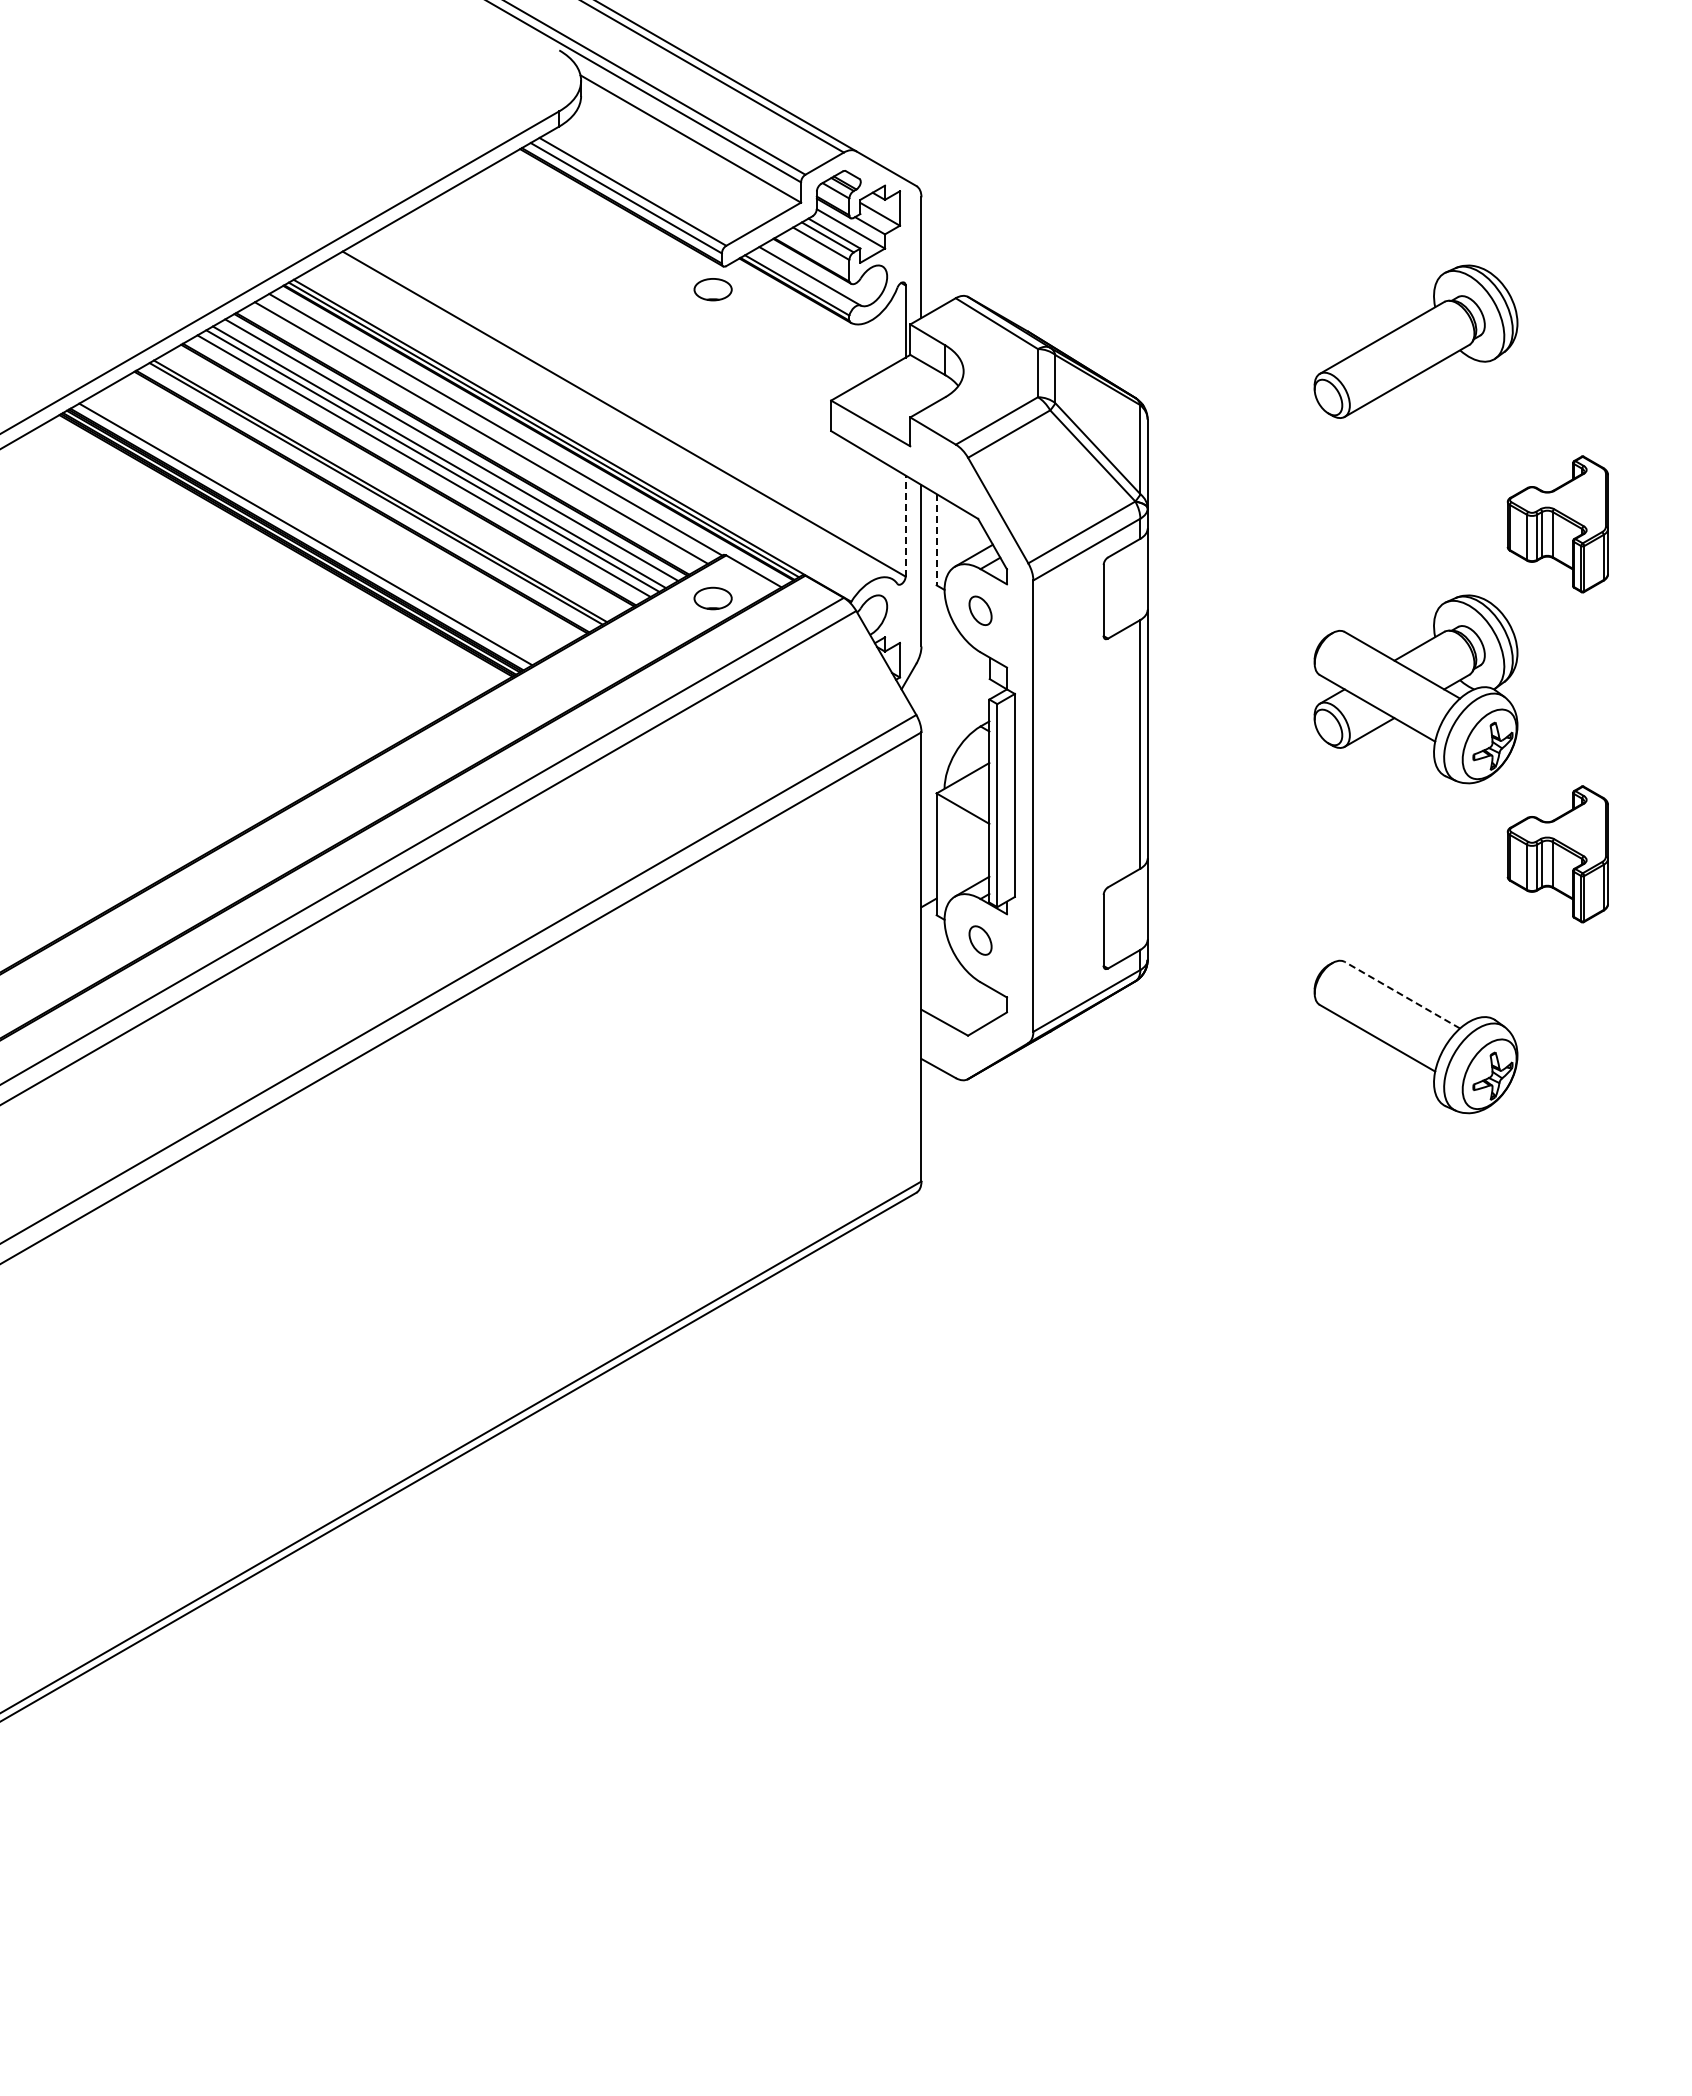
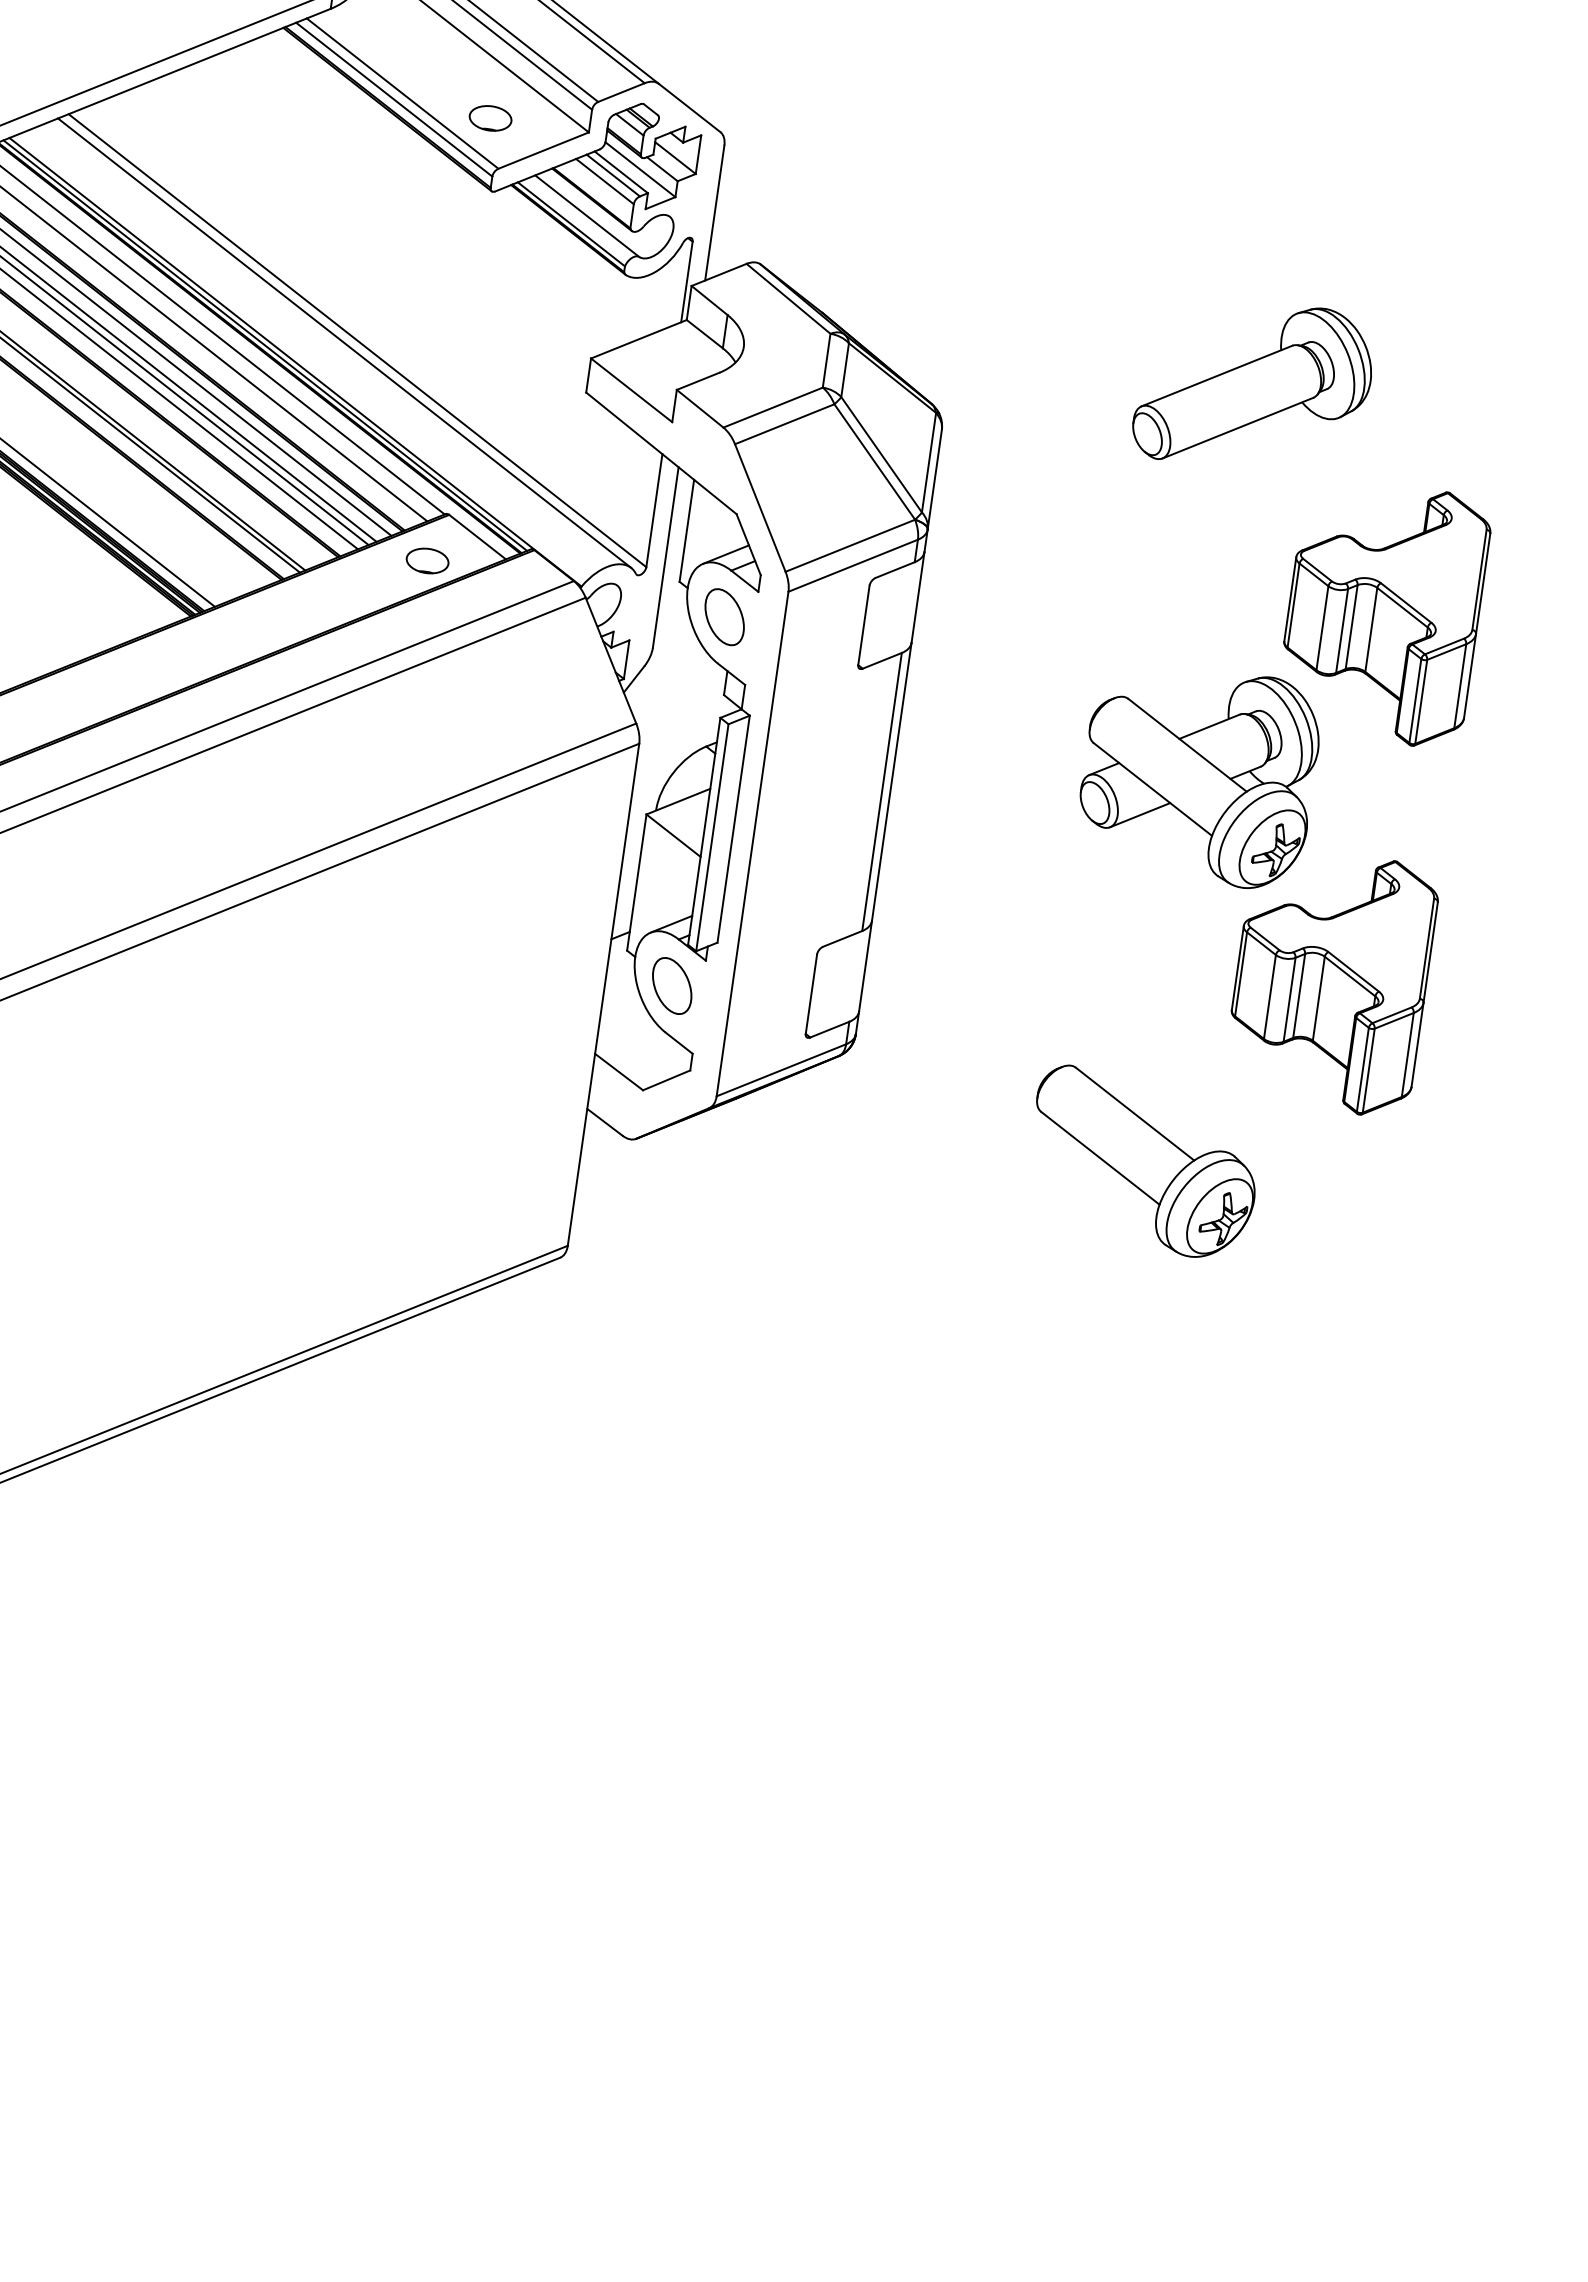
part: (712, 289) -> (489, 118), moved
line: (612, 417) -> (343, 342), added
part: (1557, 524) -> (1383, 612), size x1.67
line: (905, 526) -> (654, 511), dashed -> solid
line: (936, 539) -> (686, 530), dashed -> solid
part: (980, 610) -> (724, 616), size x1.67
part: (1557, 854) -> (1330, 981), size x1.67
part: (980, 940) -> (672, 985), size x1.67
line: (1402, 995) -> (1135, 1114), dashed -> solid

